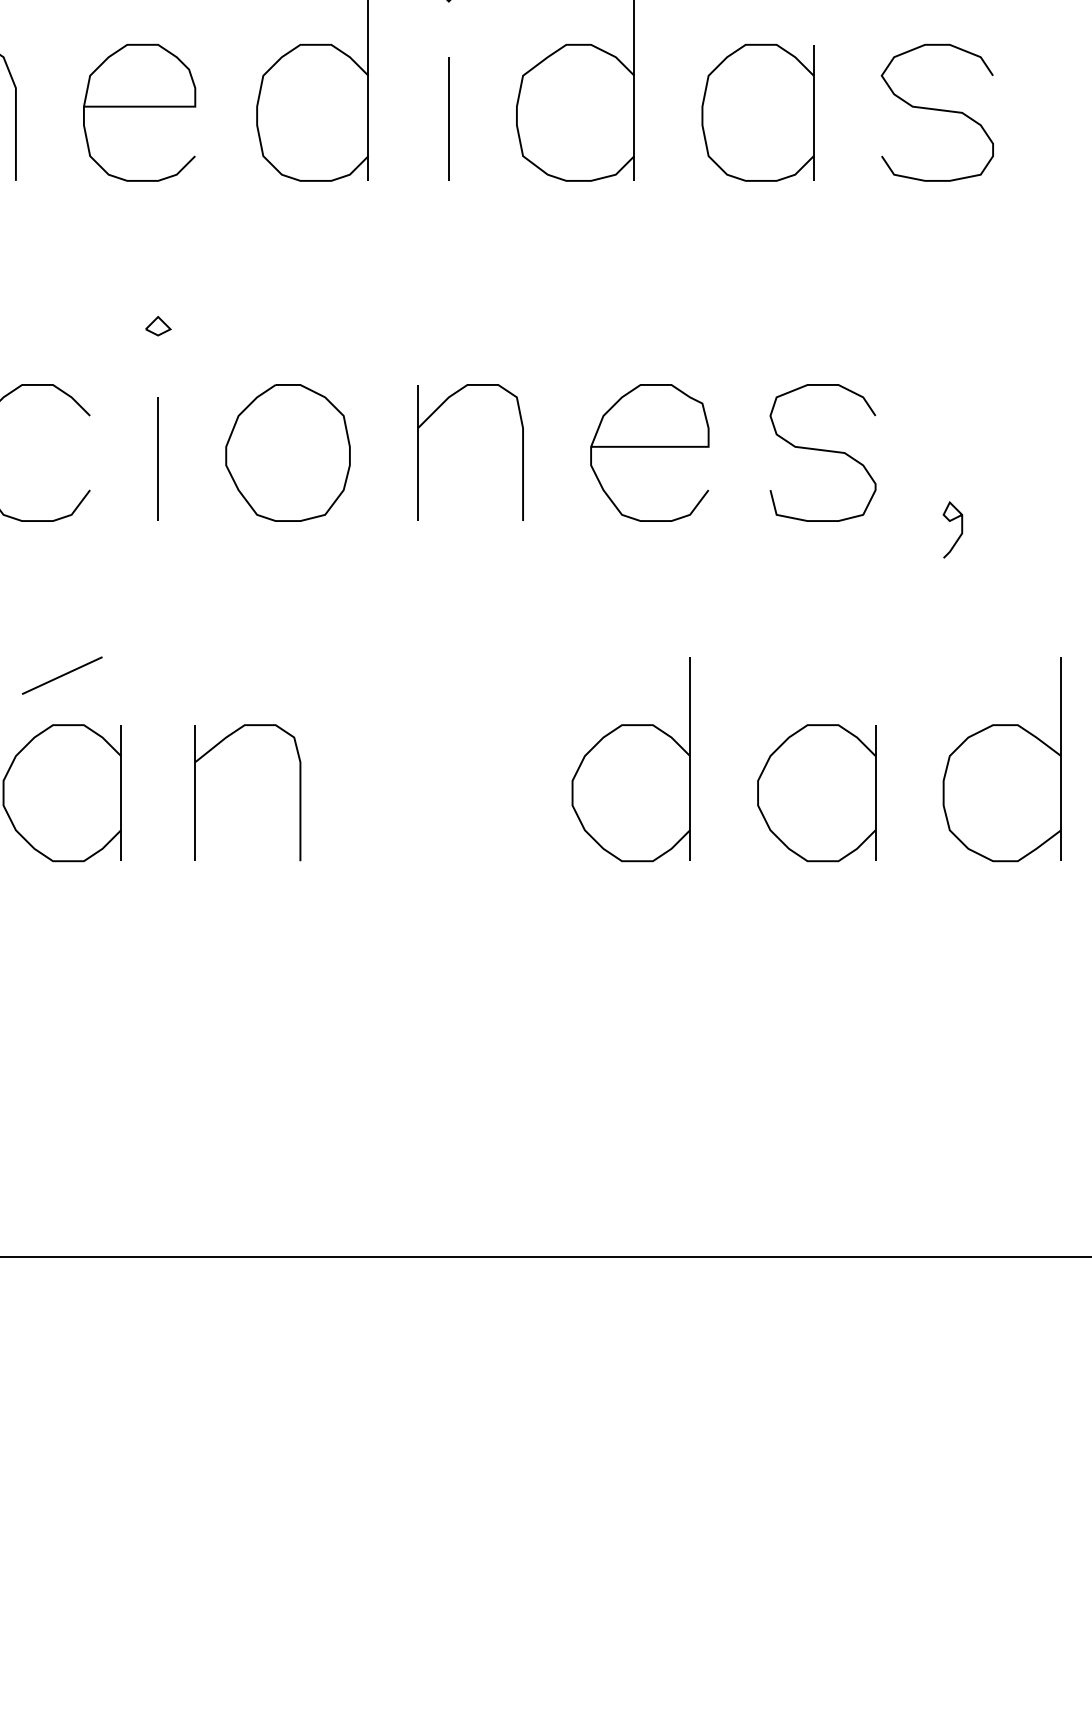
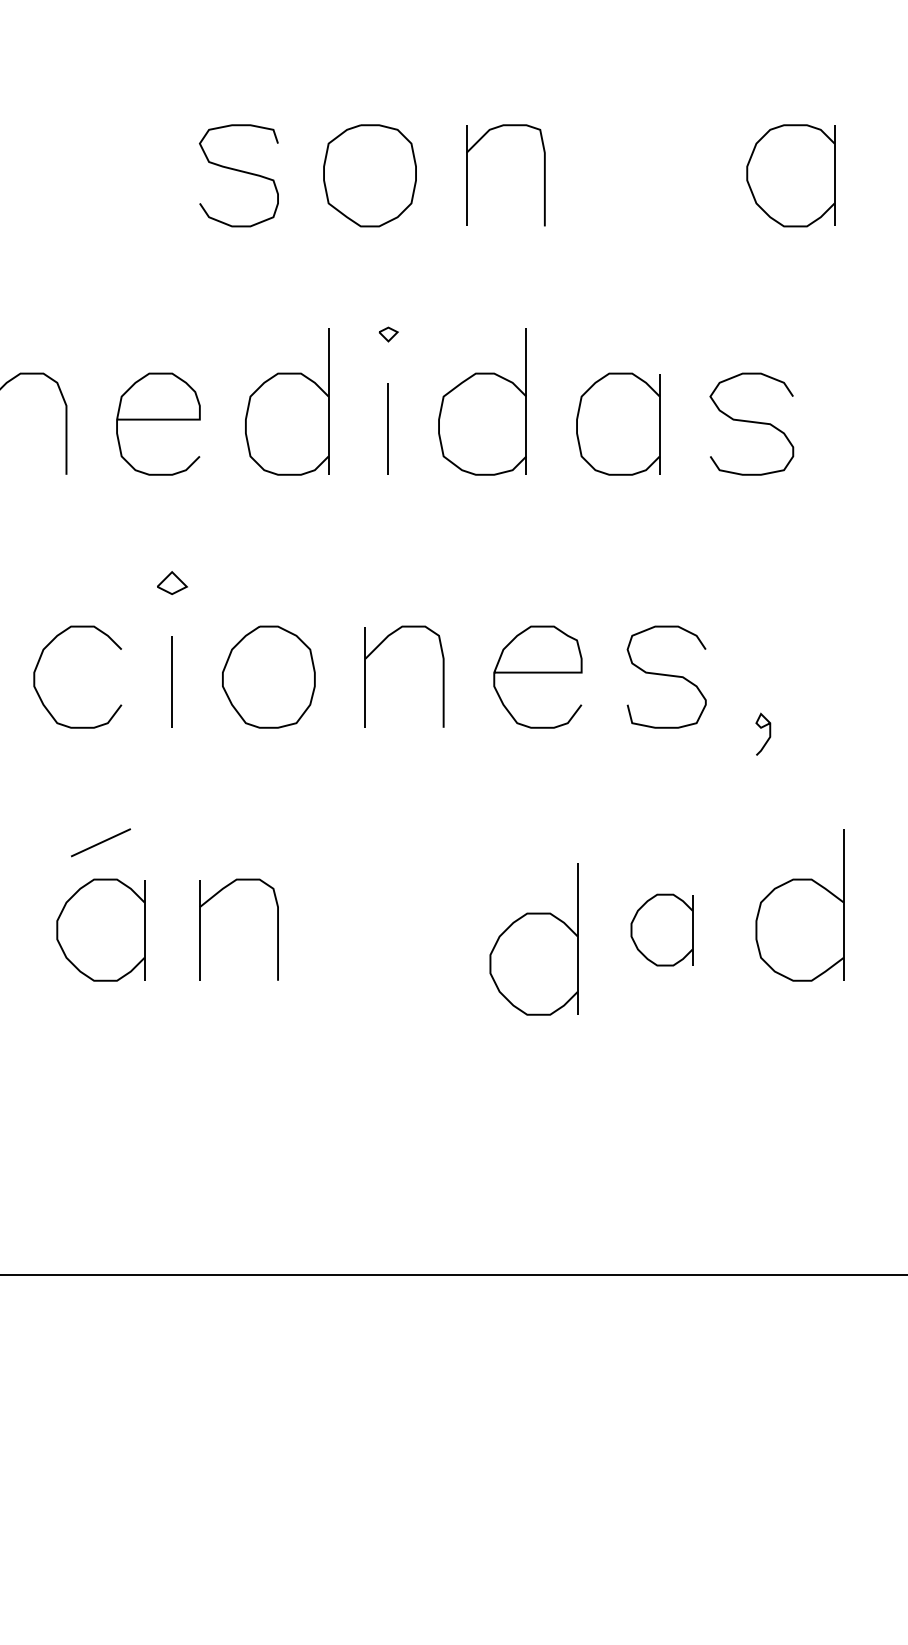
part: (158, 325) -> (172, 582), size x1.6
part: (630, 759) -> (533, 939), moved
part: (815, 792) -> (661, 929), size x0.7

